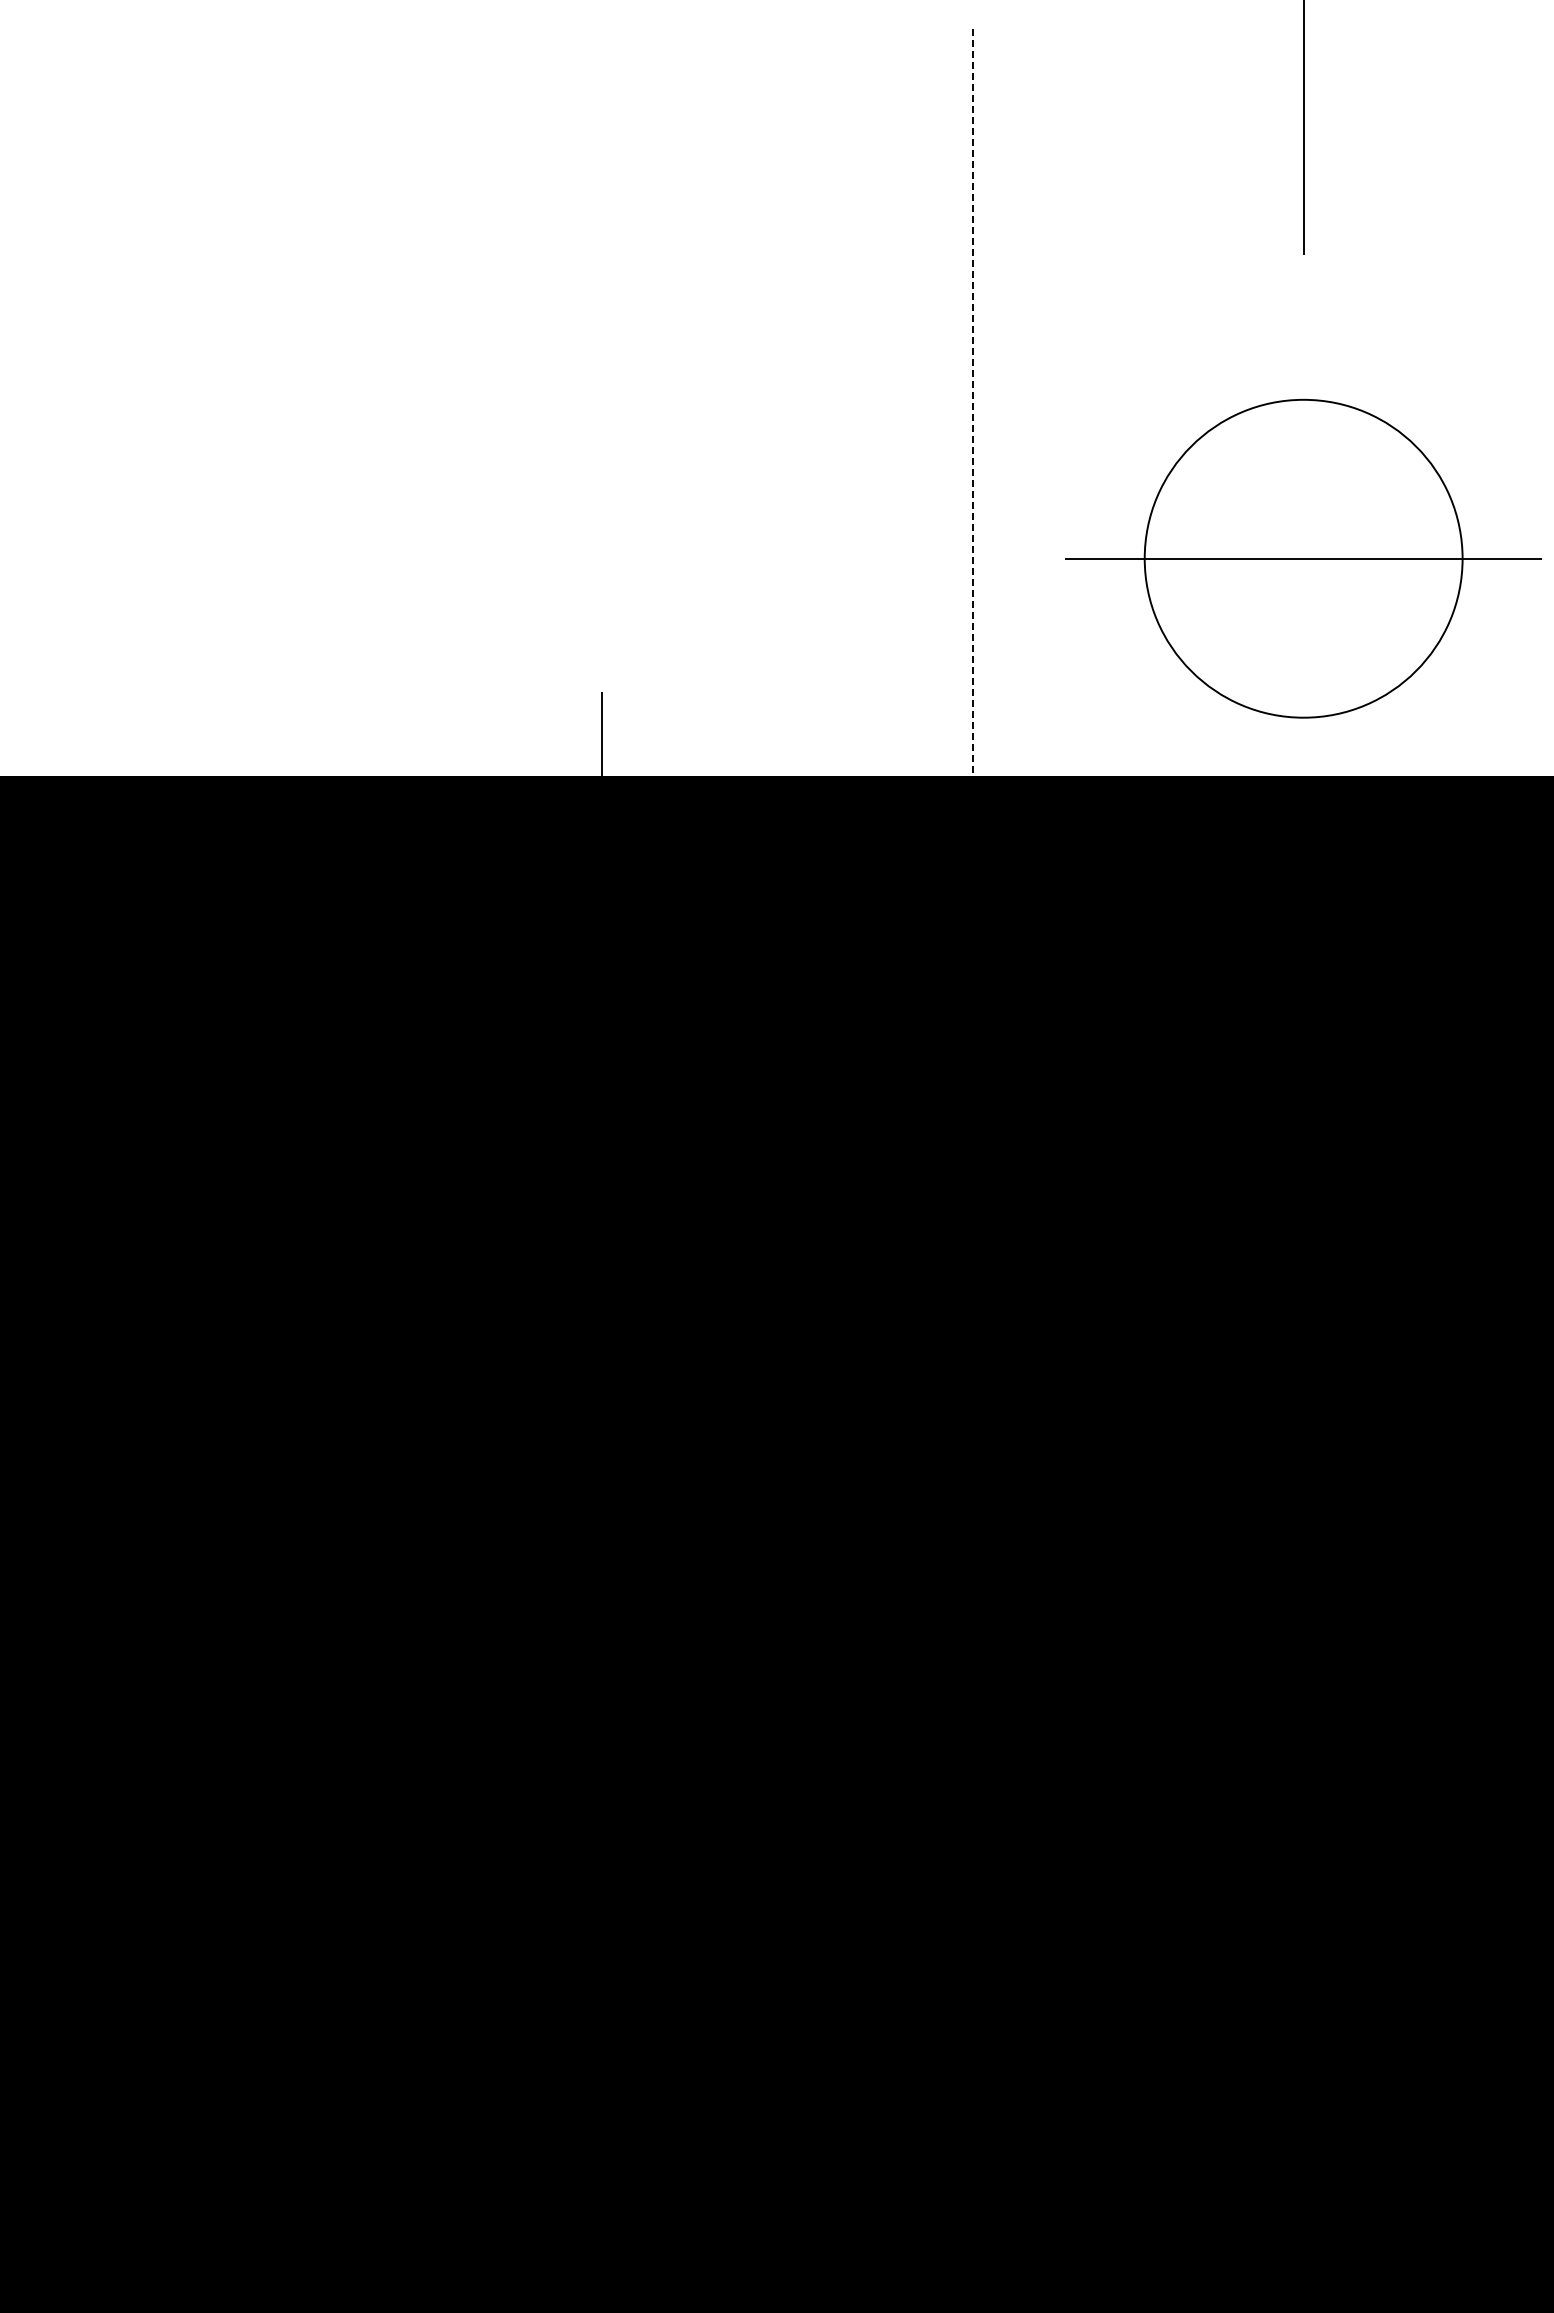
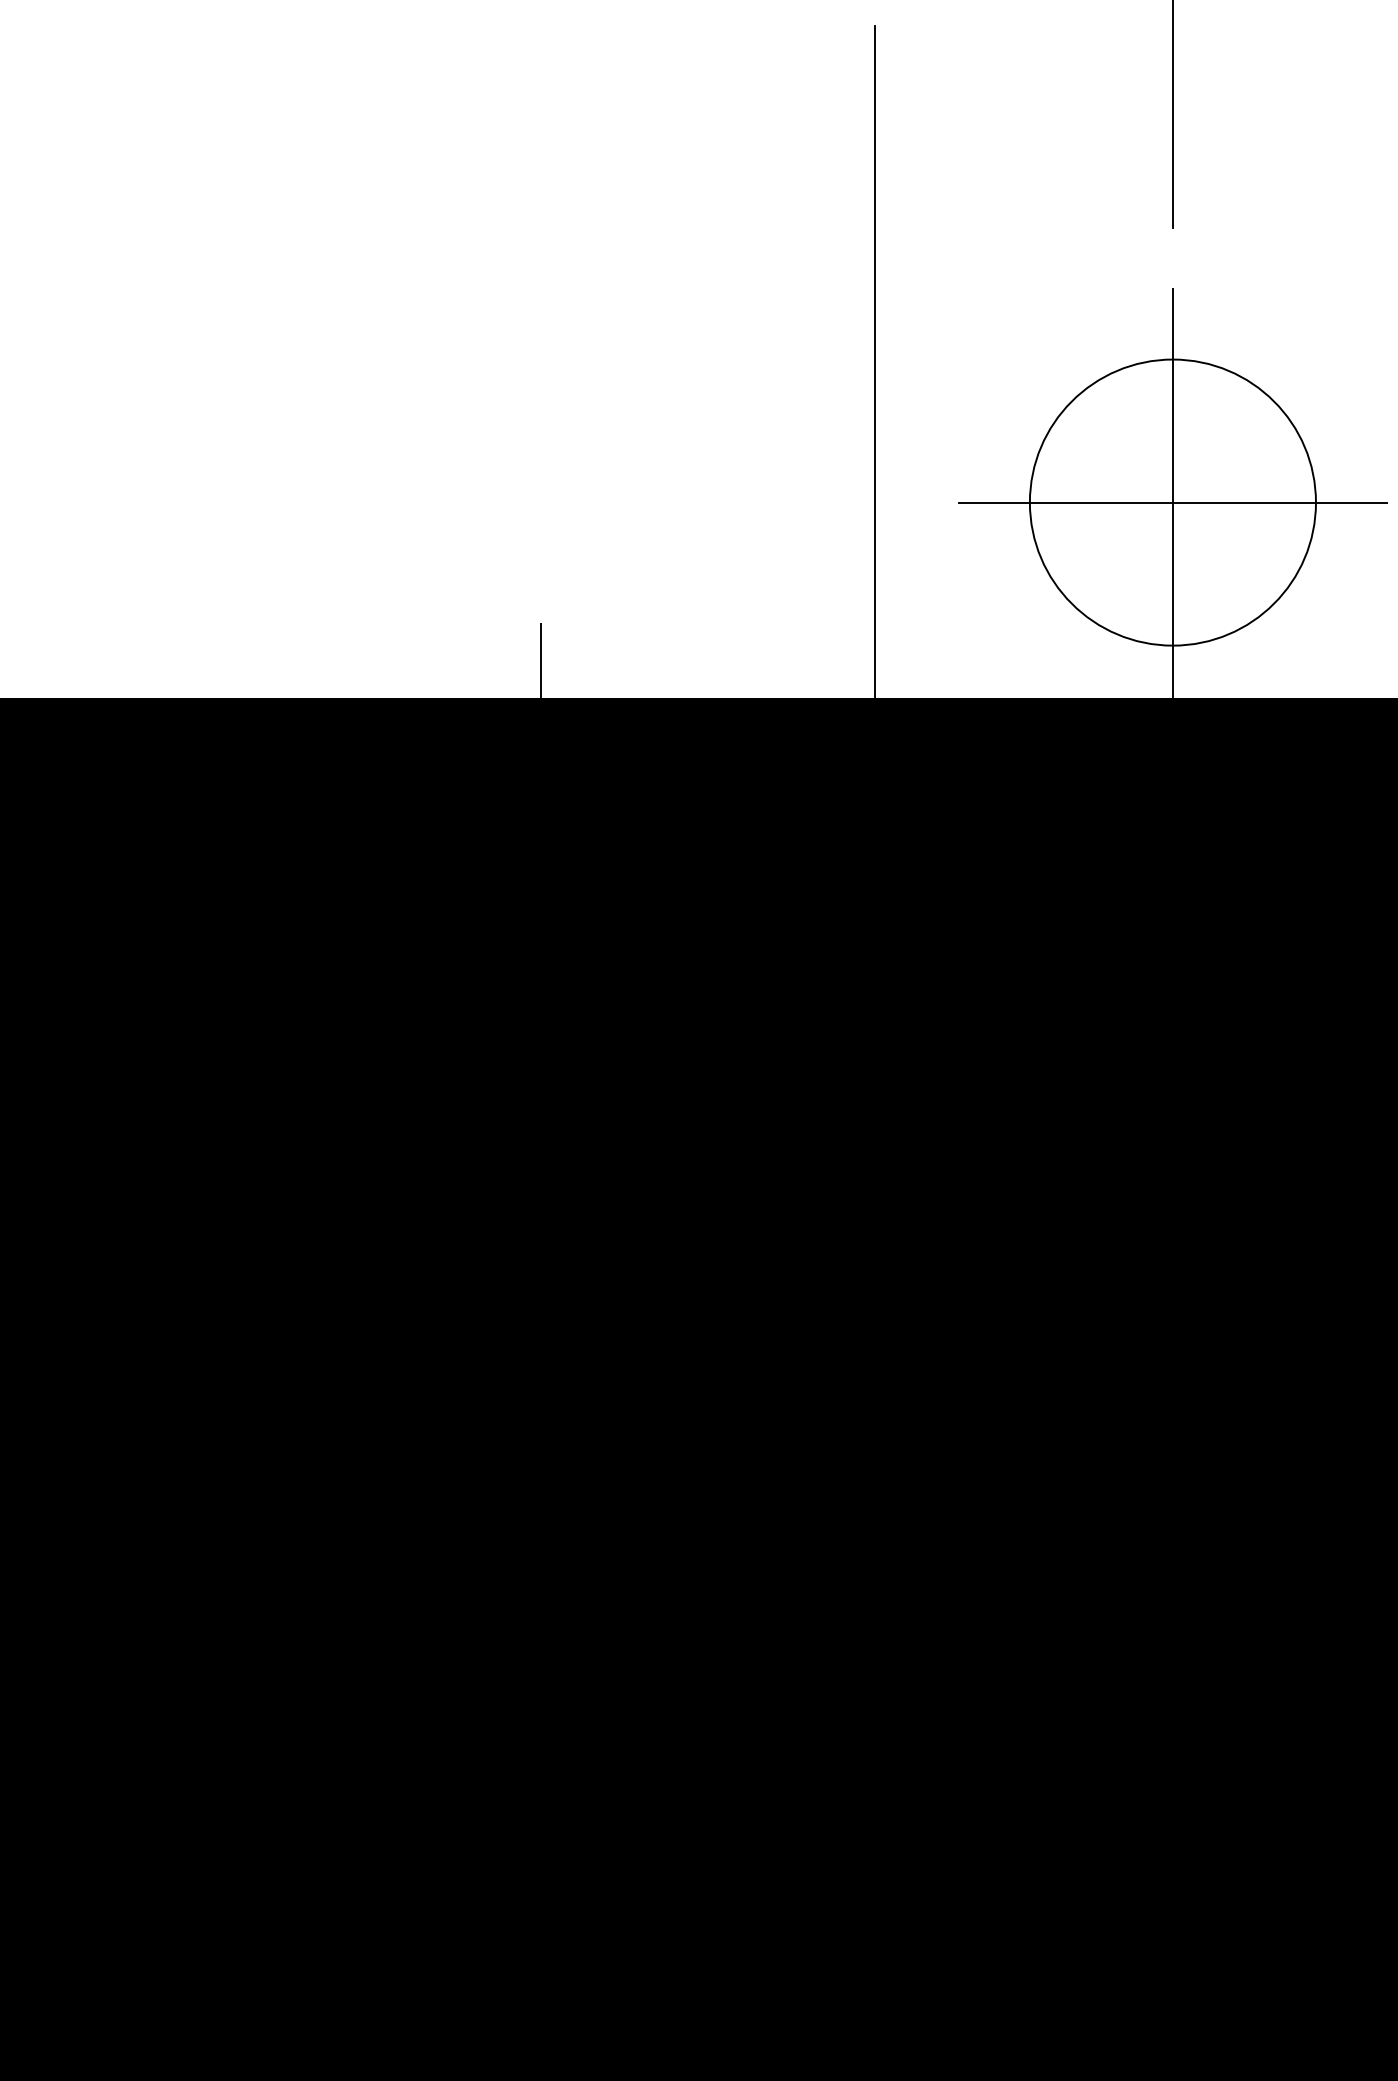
line: (972, 413) -> (874, 371), dashed -> solid
line: (1303, 558) -> (1172, 502), added

